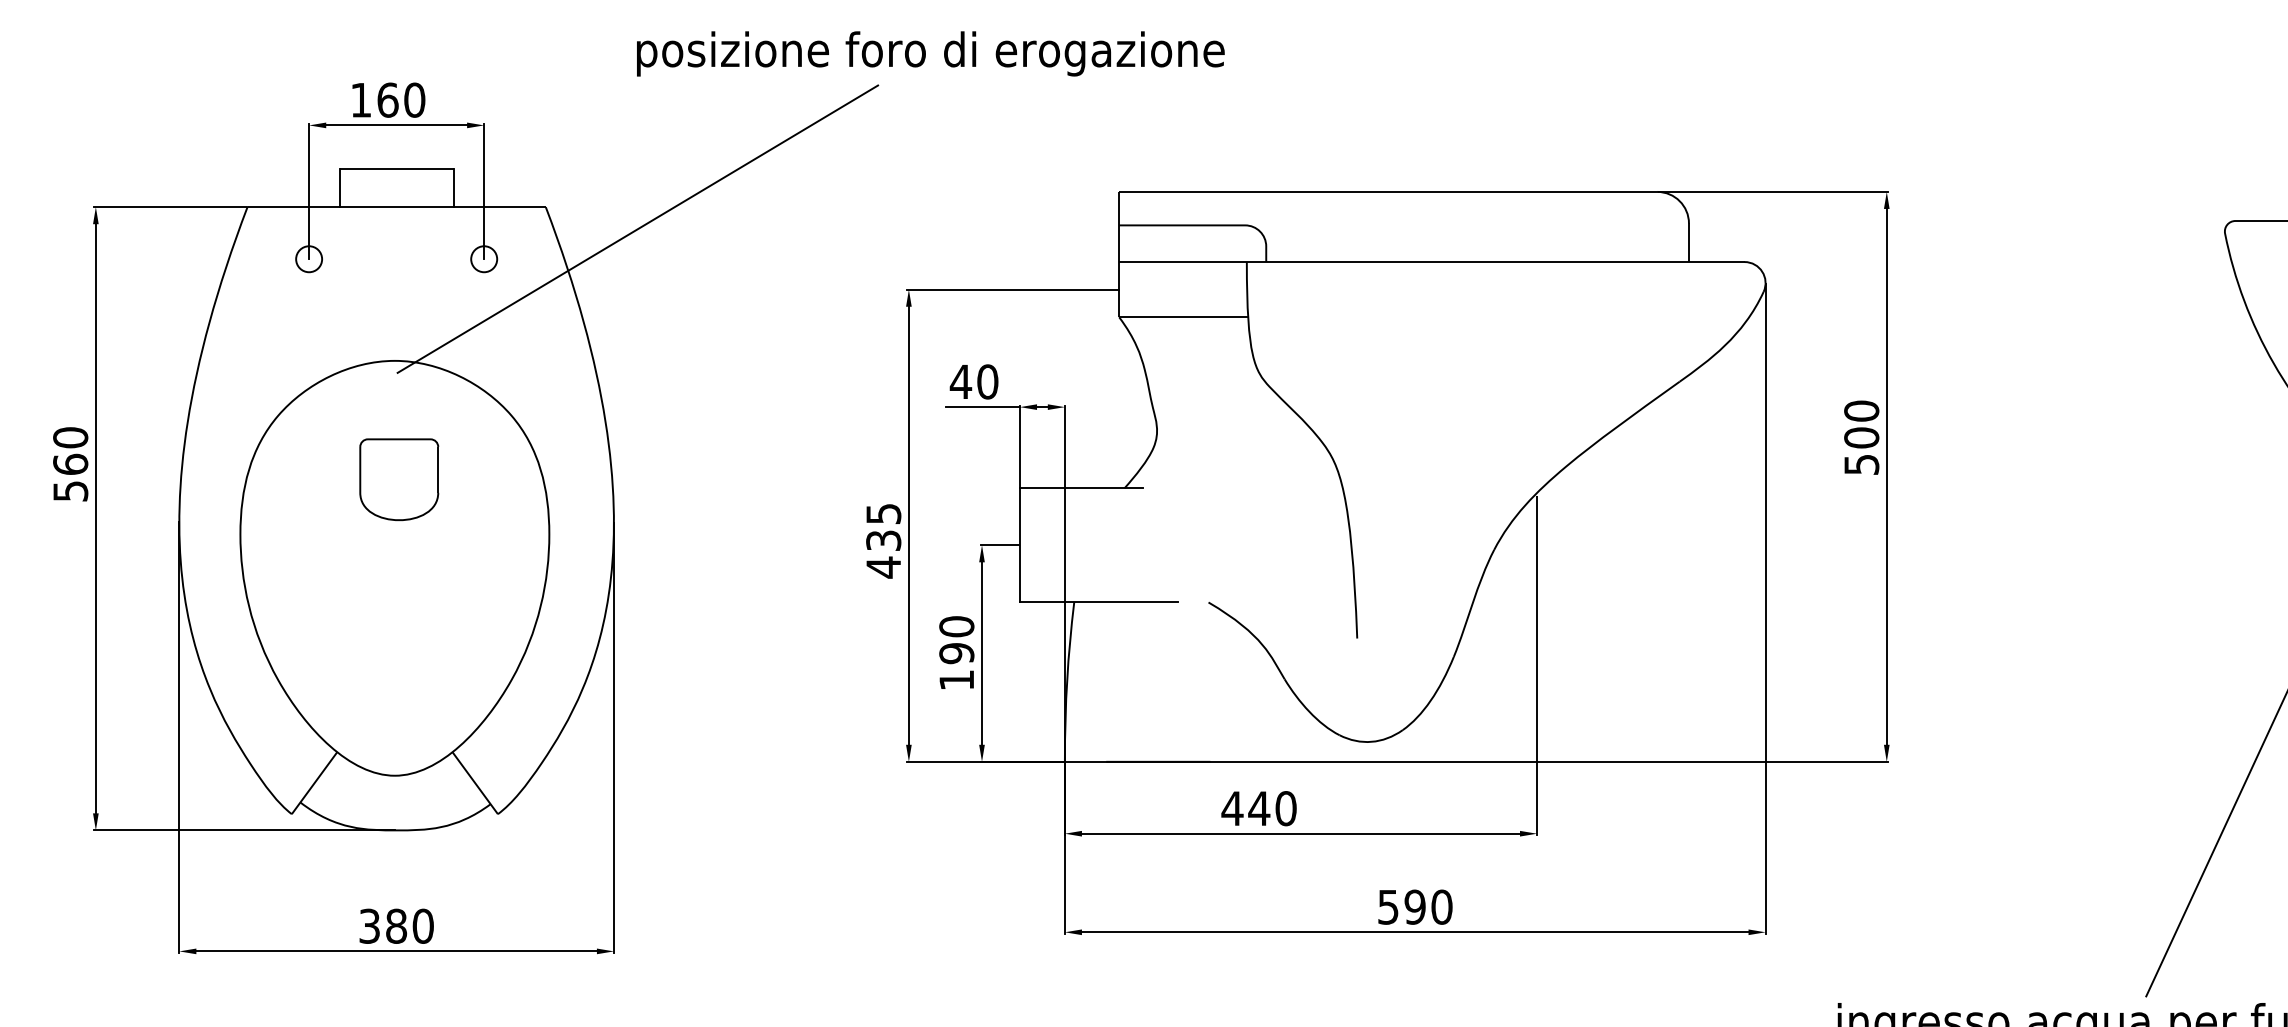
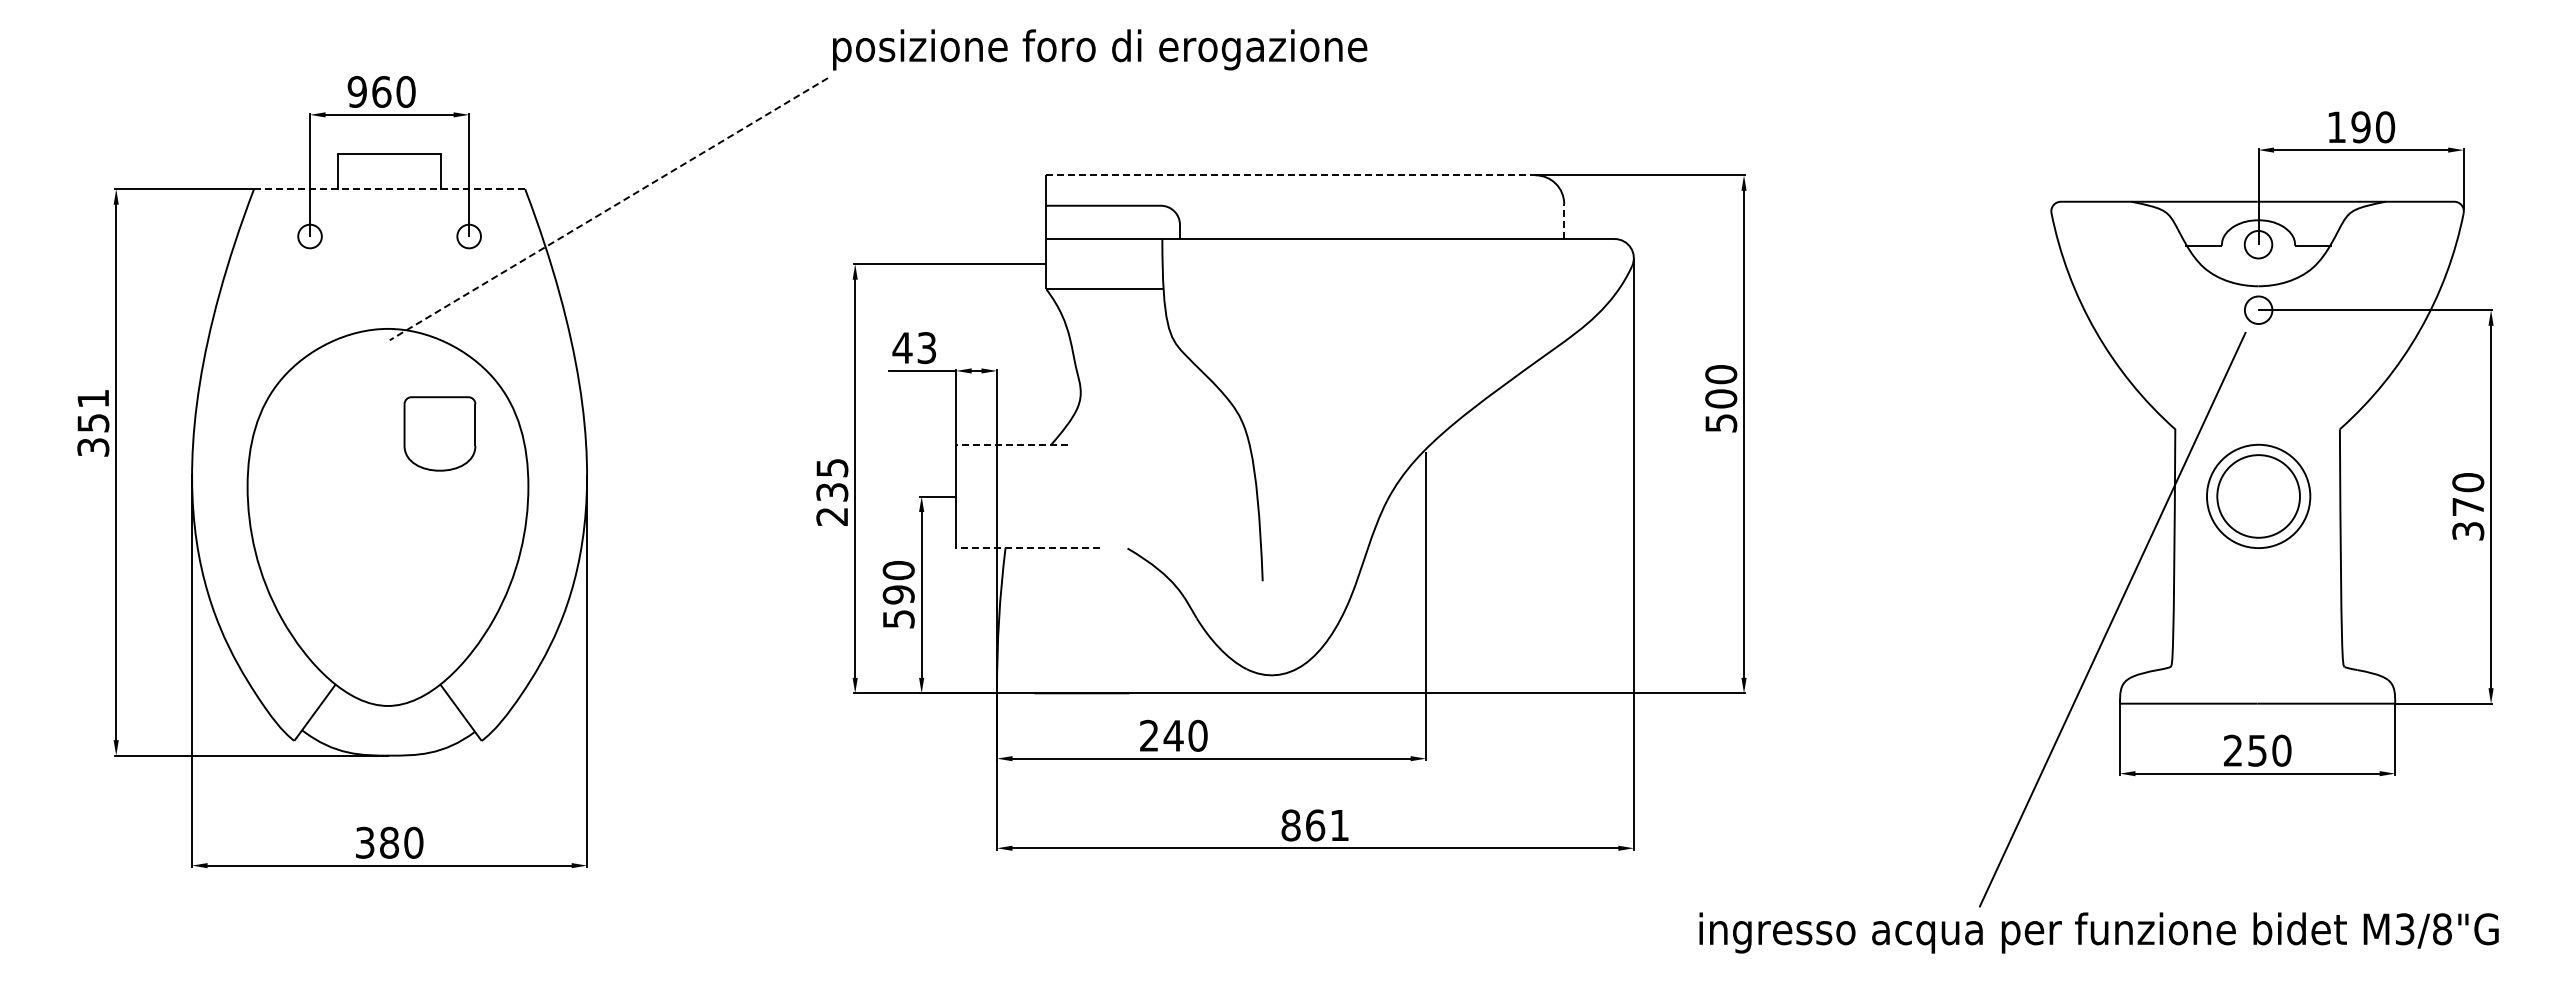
text: (931, 53) -> (1100, 49), moved
text: (360, 99) -> (356, 91), 160 -> 960
line: (1387, 192) -> (1290, 175), solid -> dashed
line: (396, 207) -> (389, 189), solid -> dashed
line: (637, 229) -> (608, 209), solid -> dashed
line: (1689, 242) -> (1564, 221), solid -> dashed
text: (987, 382) -> (926, 348), 40 -> 43
text: (70, 463) -> (93, 422), 560 -> 351
part: (398, 479) -> (439, 433), moved
line: (1080, 488) -> (1011, 444), solid -> dashed
text: (882, 567) -> (831, 516), 435 -> 235
line: (1098, 602) -> (1027, 548), solid -> dashed
text: (956, 680) -> (898, 619), 190 -> 590
text: (1232, 808) -> (1149, 735), 440 -> 240
text: (1415, 907) -> (1315, 825), 590 -> 861

